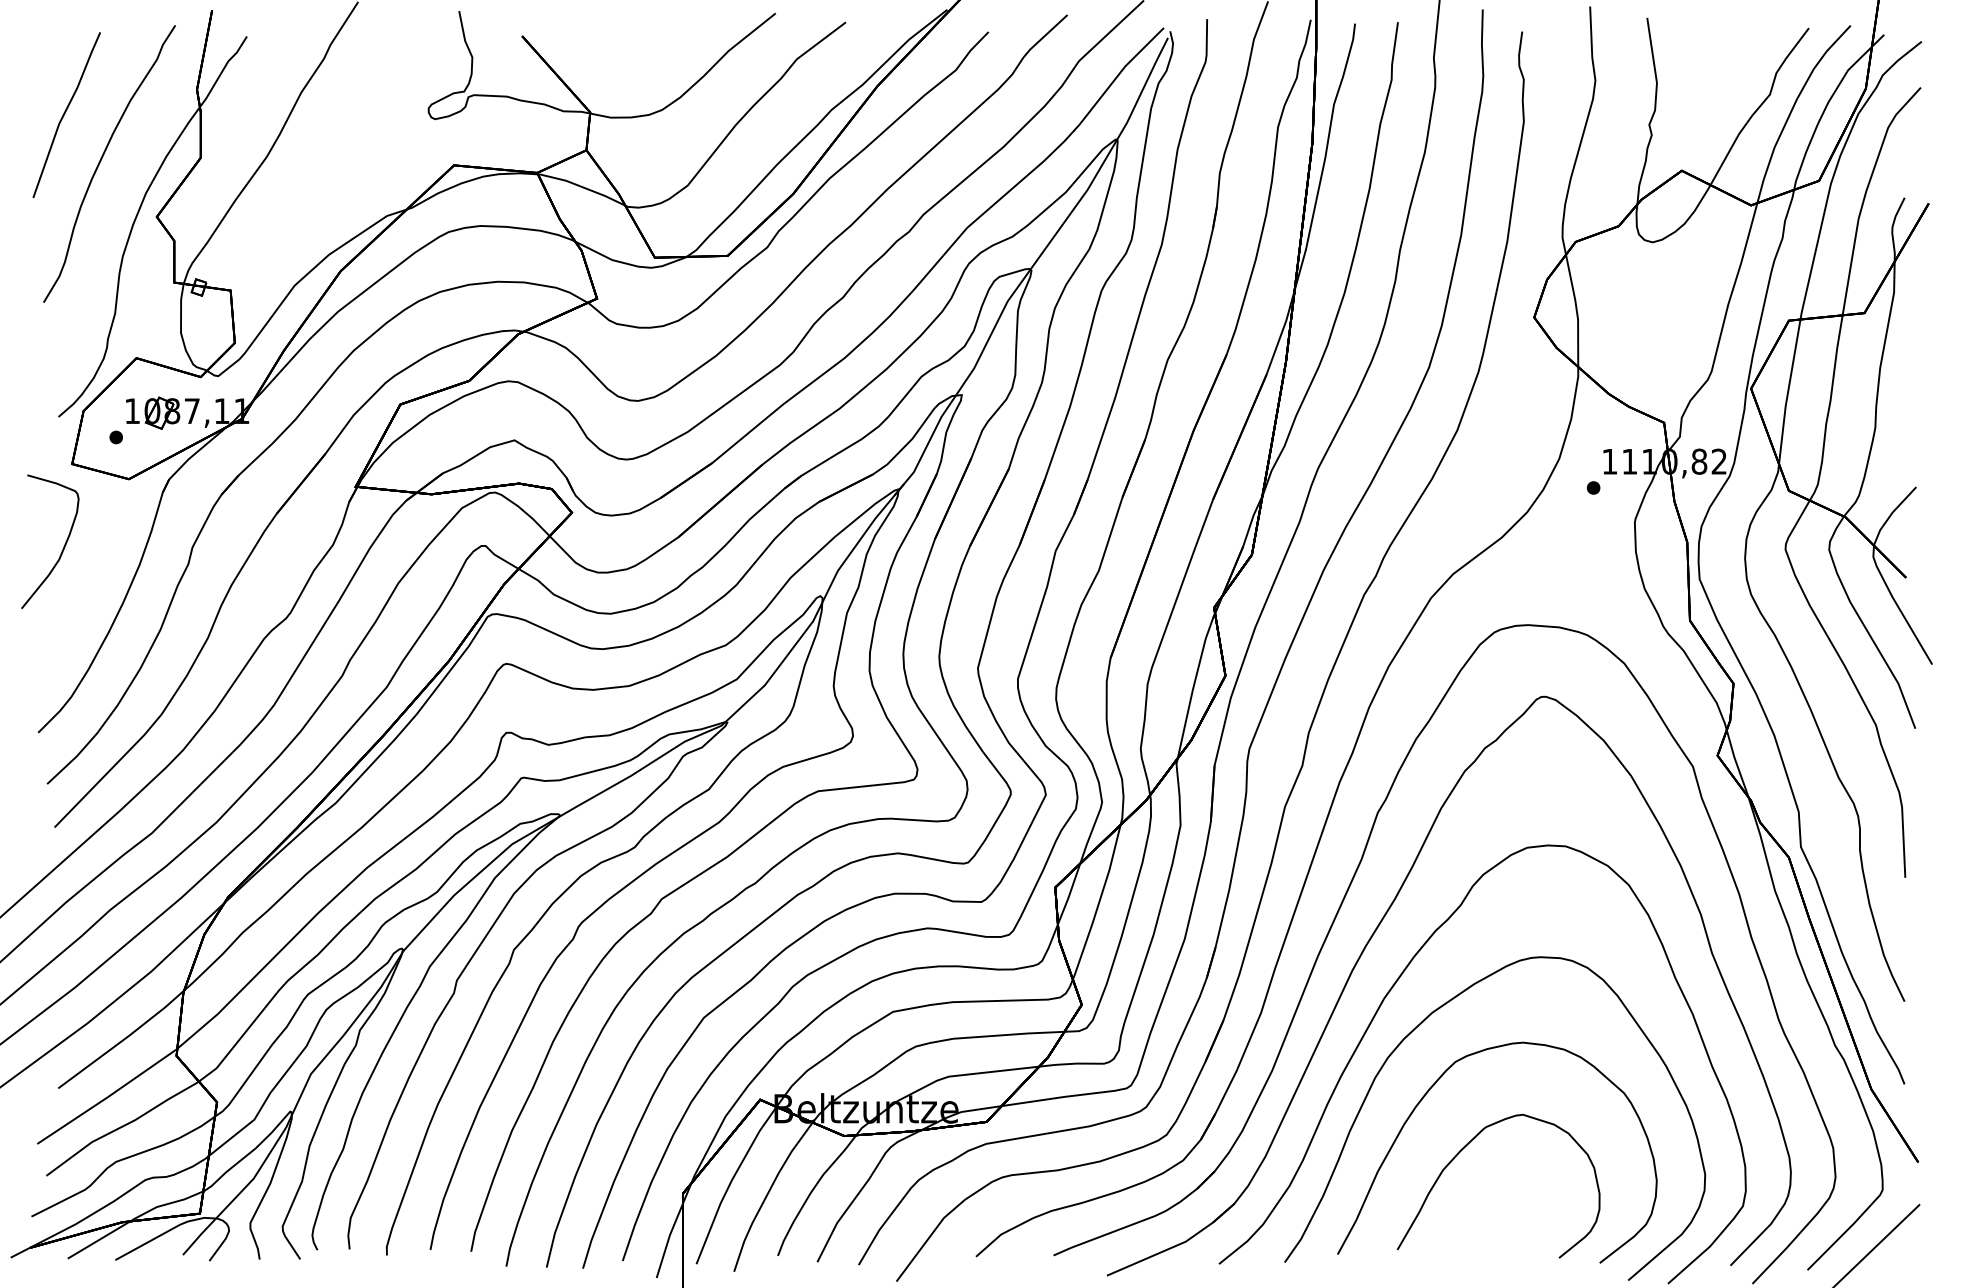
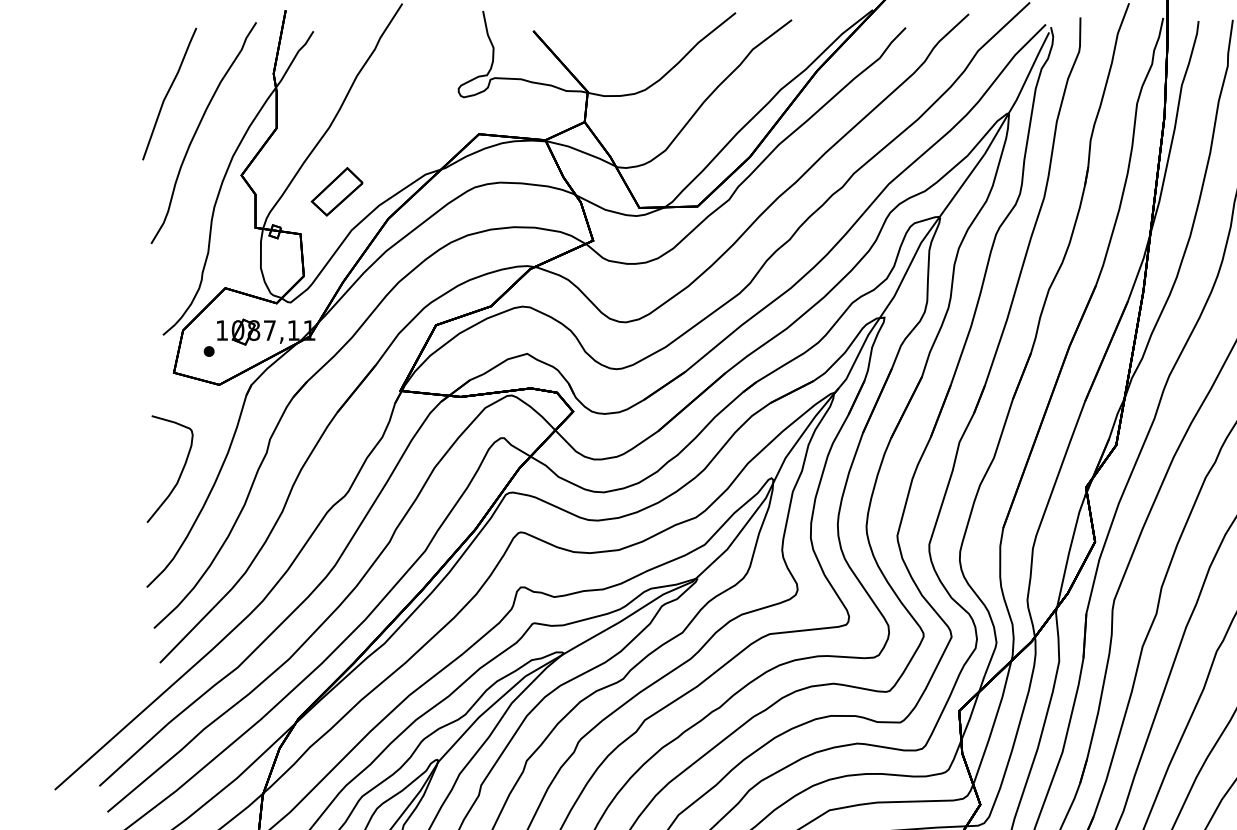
part: (275, 237) -> (336, 191), added
curve: (62, 548) -> (179, 474), moved

